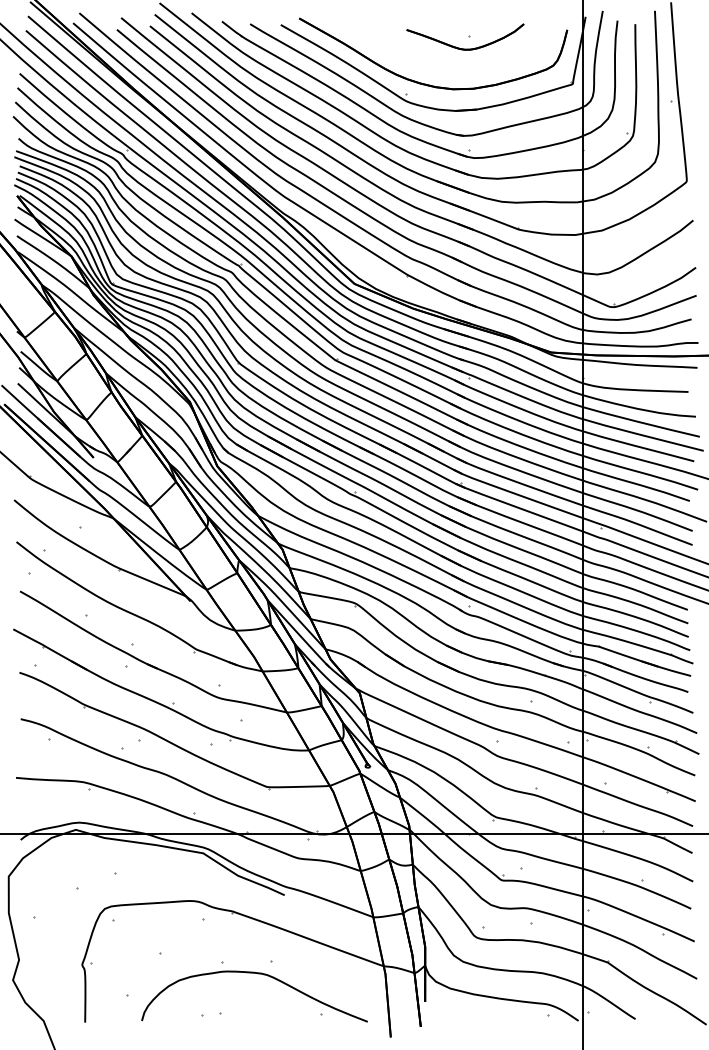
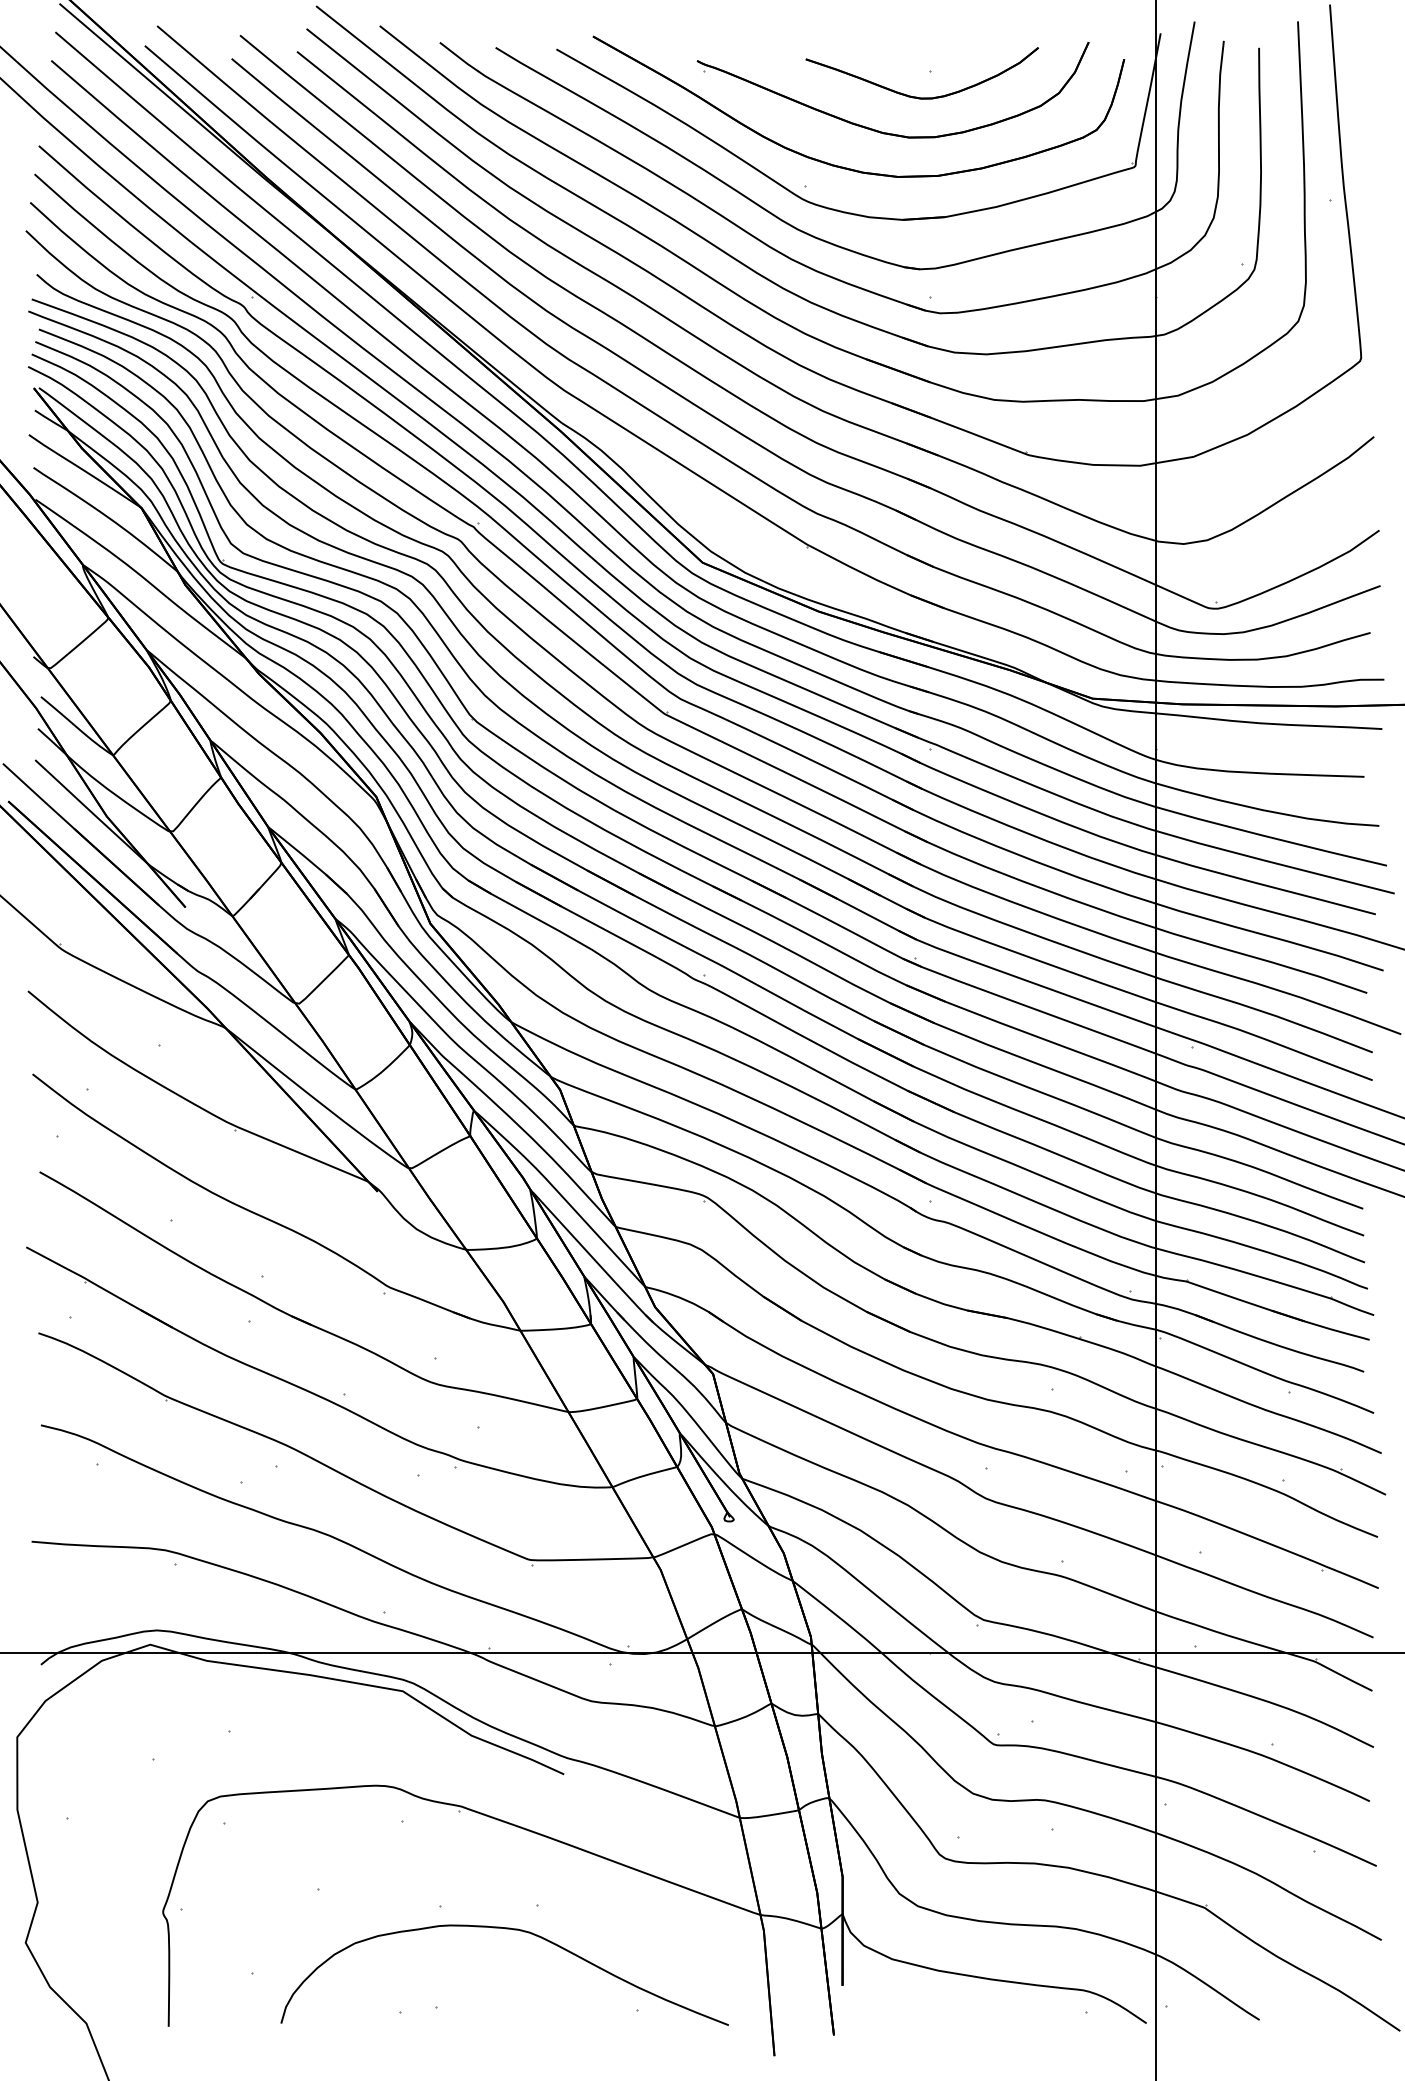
part: (444, 65) -> (880, 129), added

